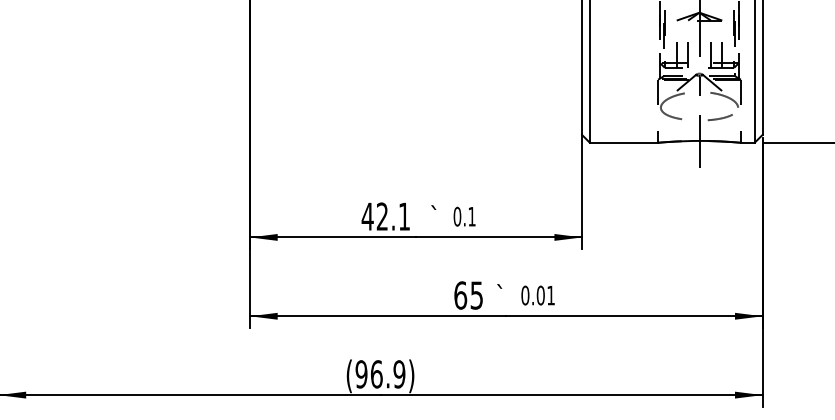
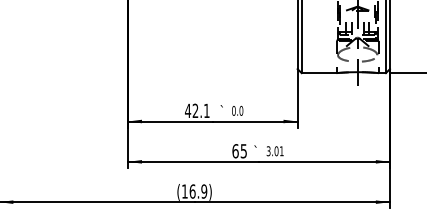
text: (472, 215) -> (241, 110), 0.1 -> 0.0
text: (525, 296) -> (268, 151), 0.01 -> 3.01
text: (360, 374) -> (184, 191), (96.9) -> (16.9)

